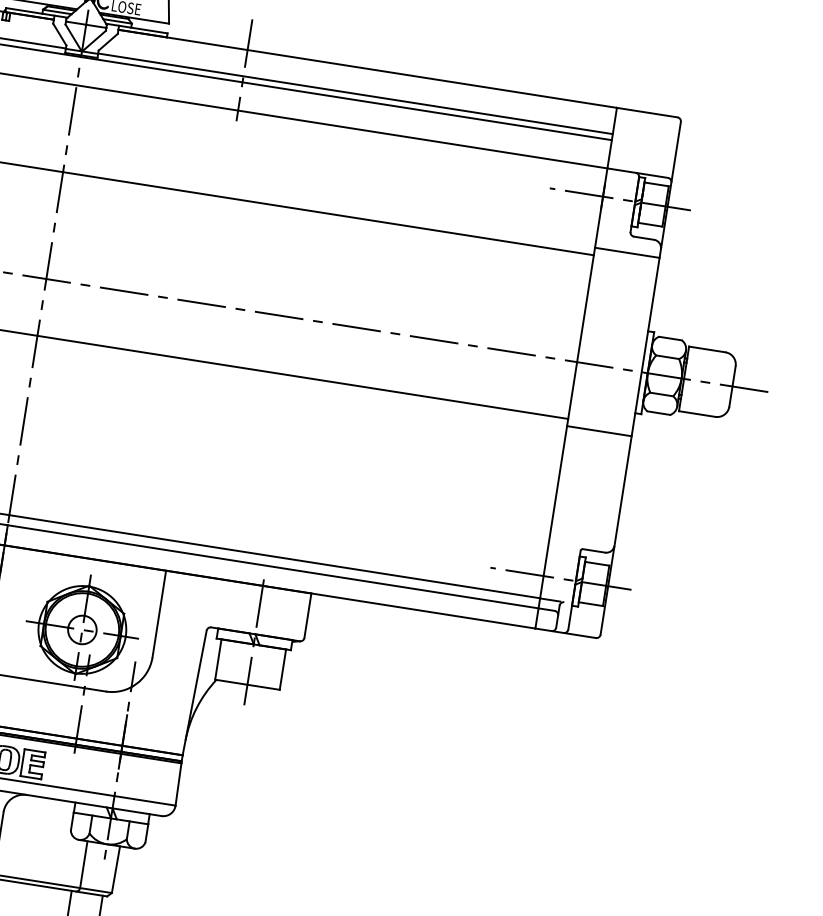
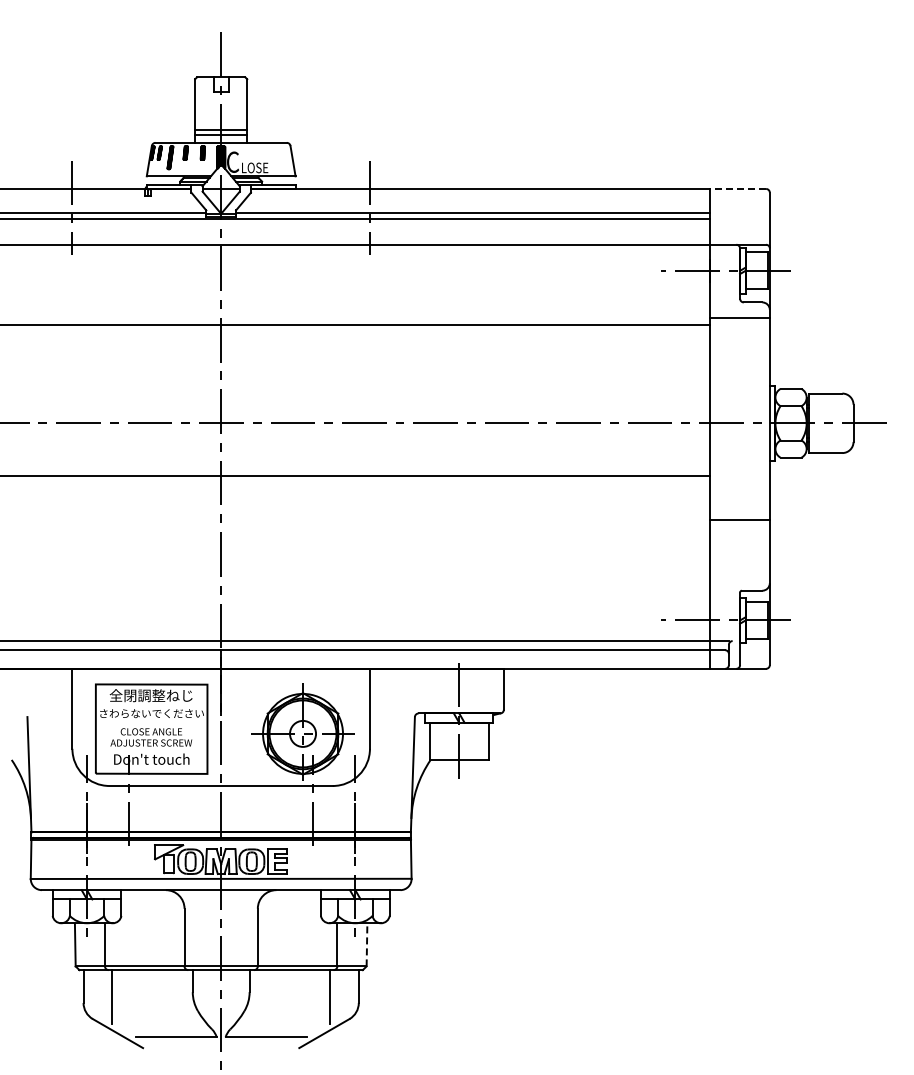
line: (647, 112) -> (738, 188), solid -> dashed
line: (598, 431) -> (739, 520), moved
line: (116, 869) -> (367, 944), solid -> dashed

